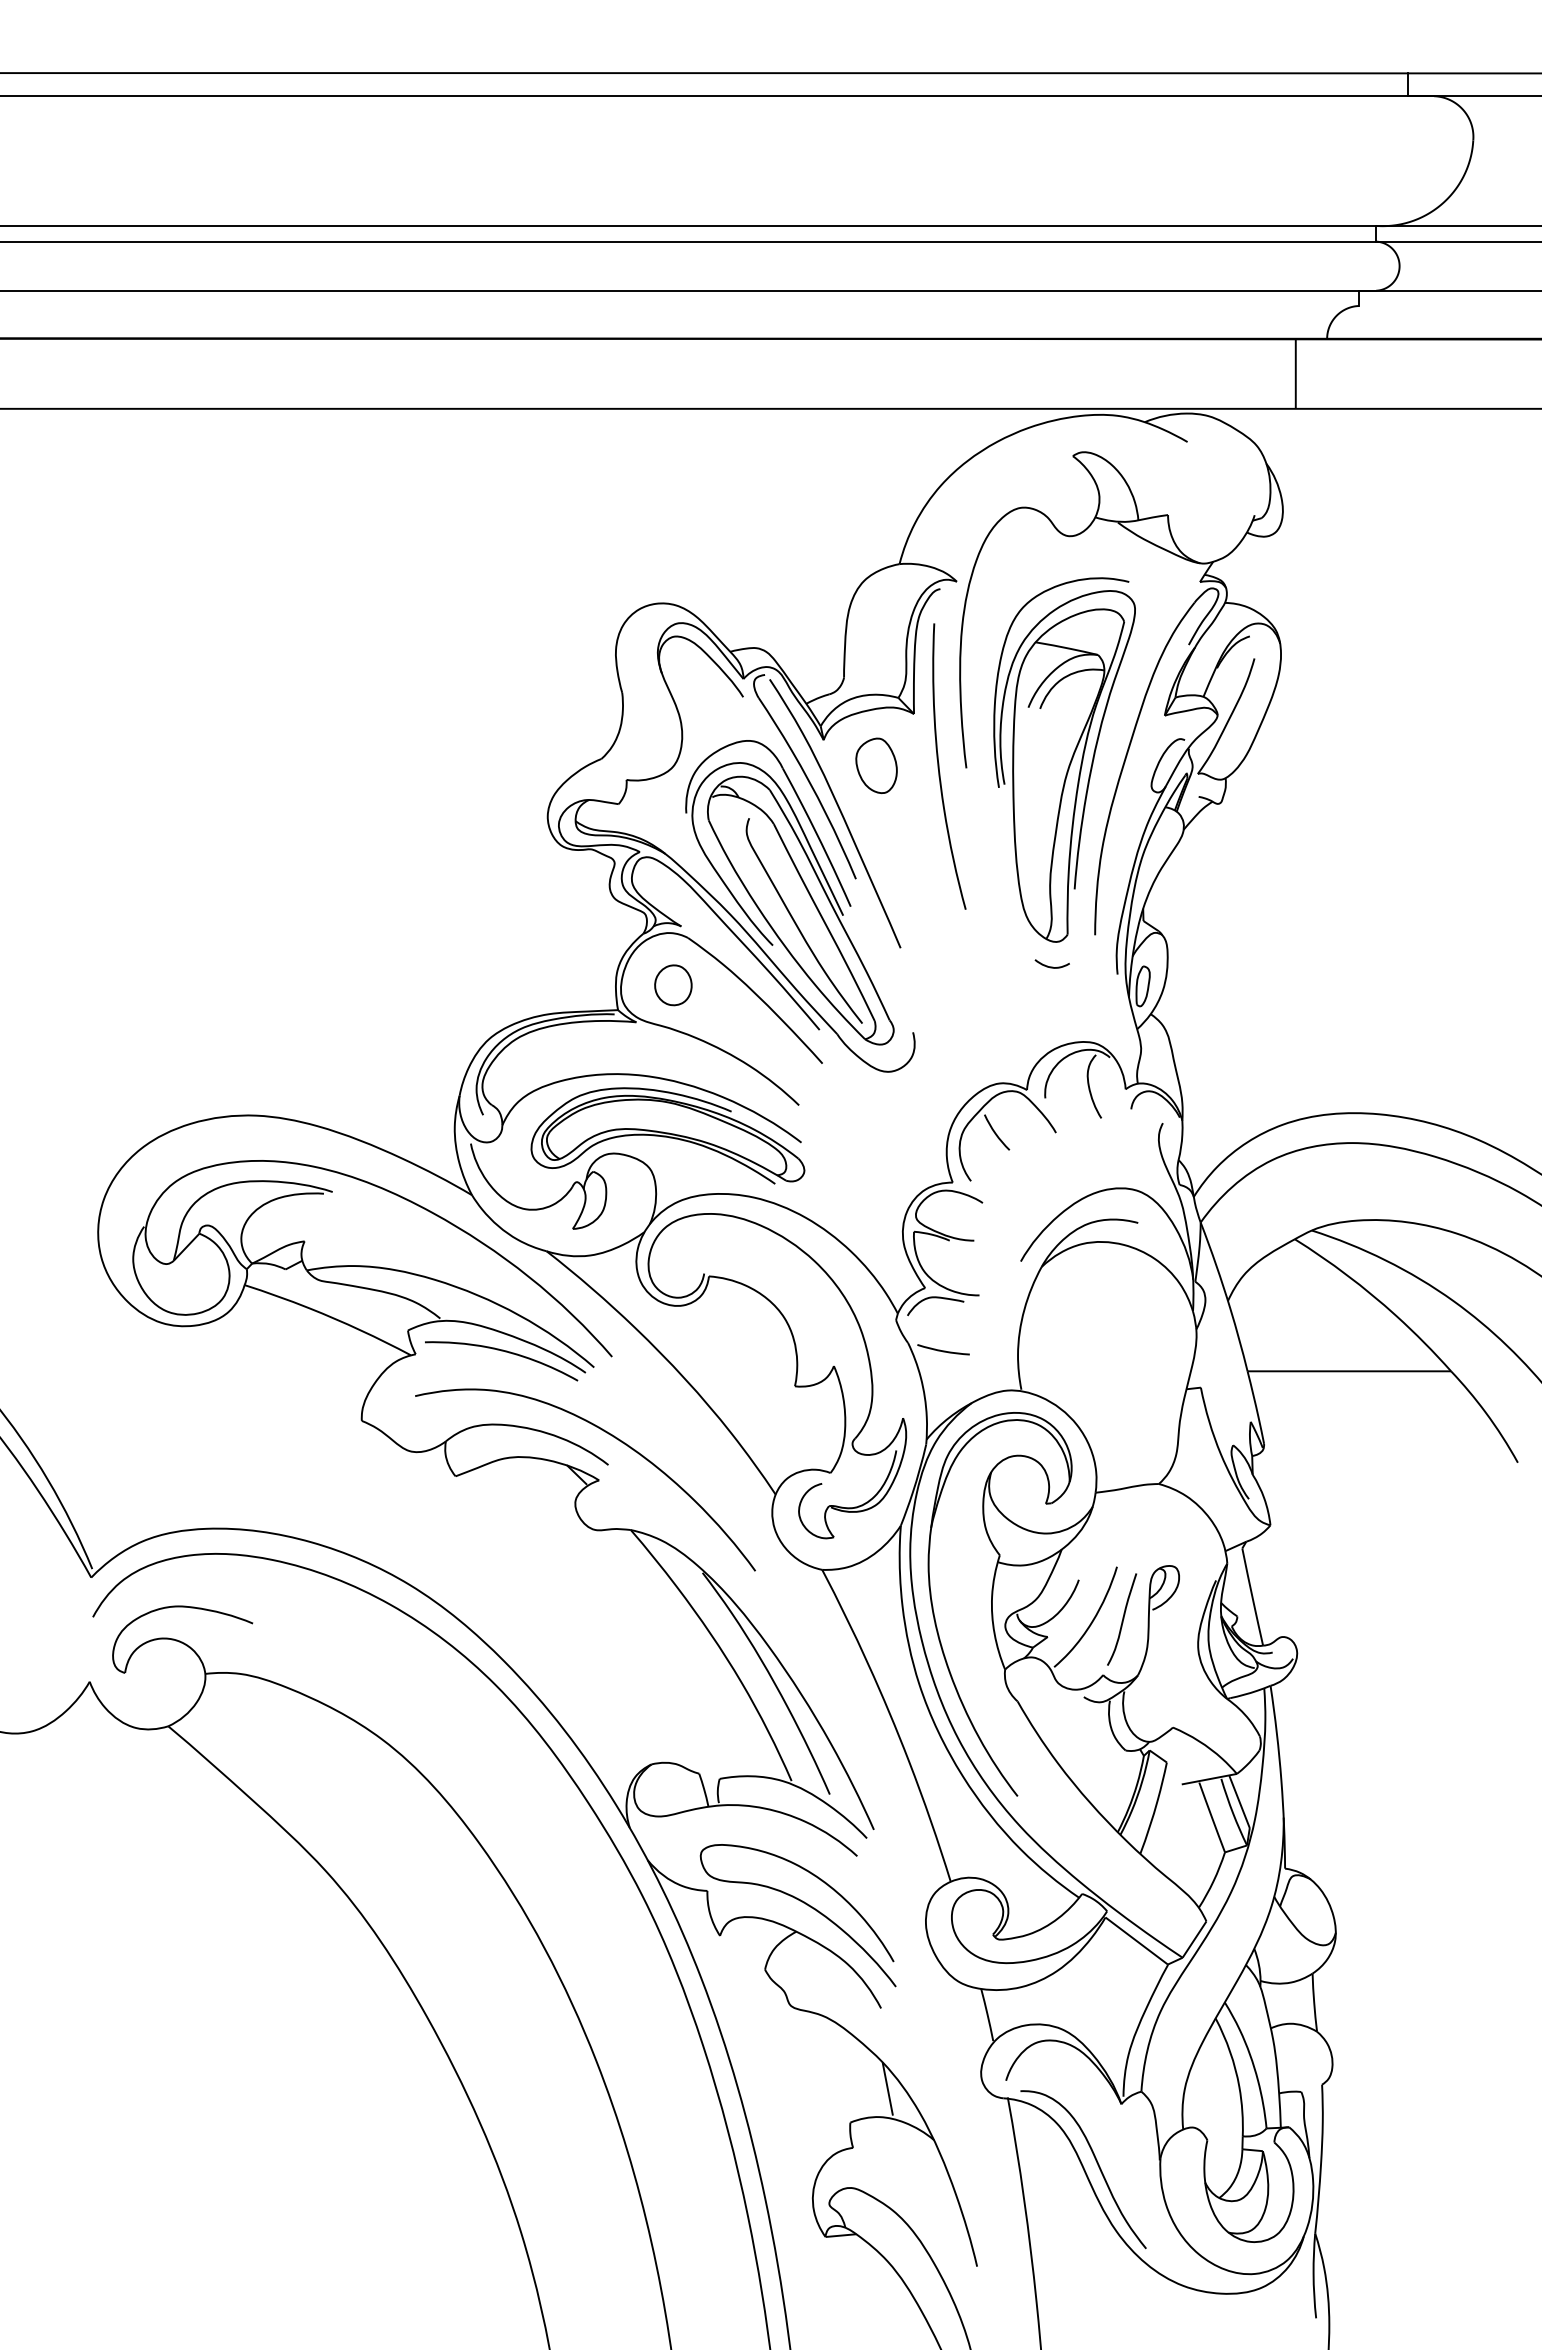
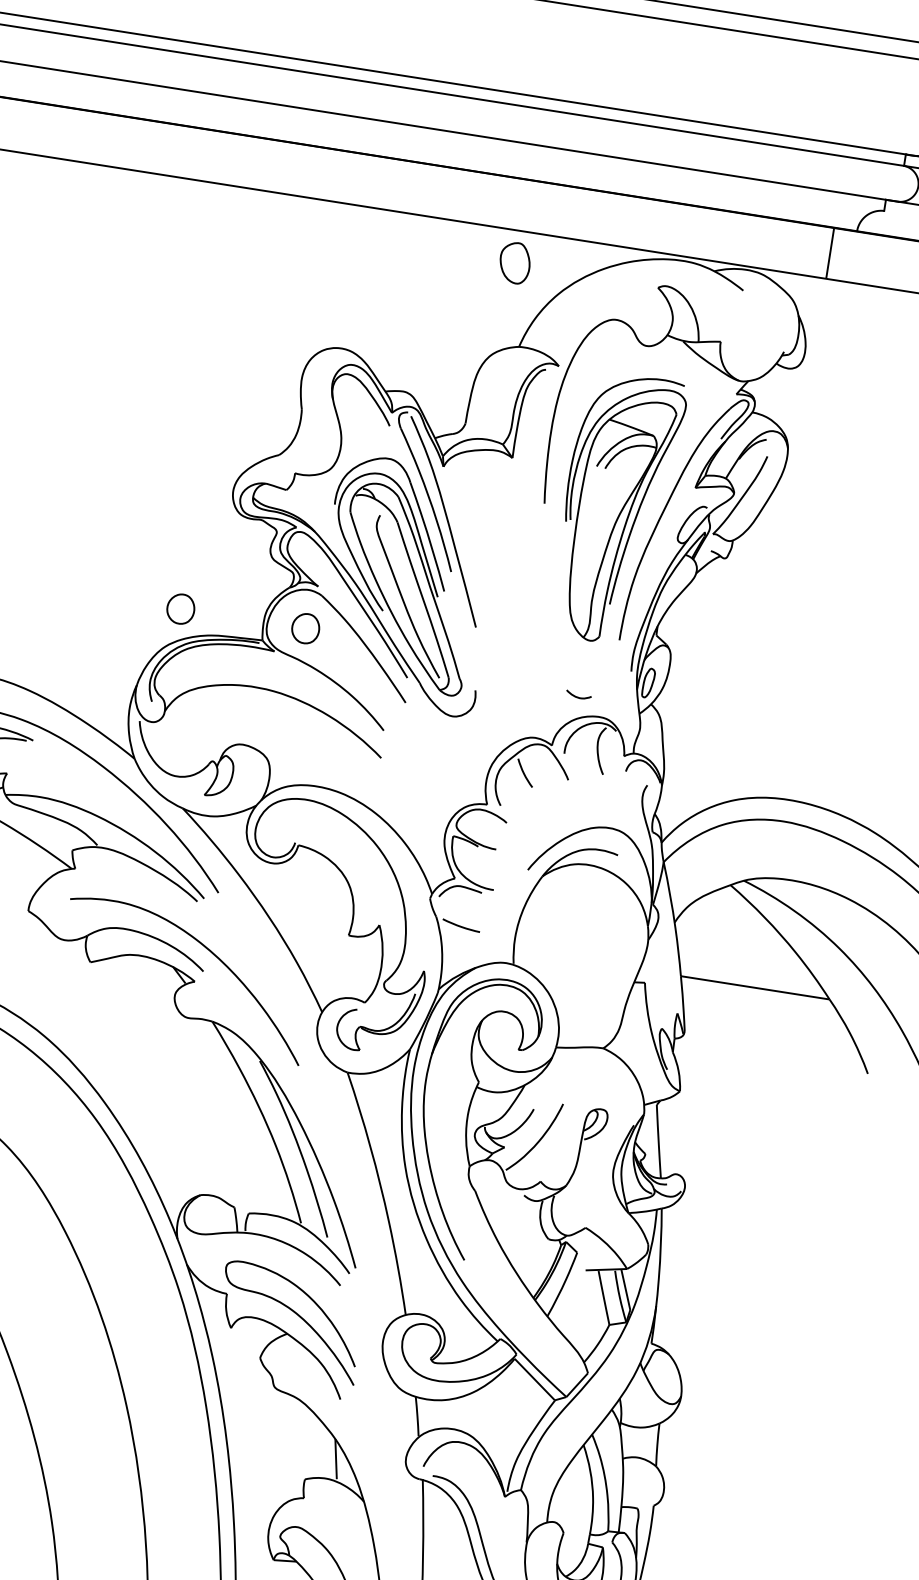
part: (876, 765) -> (515, 262), moved
curve: (939, 766) -> (525, 499), removed
curve: (1051, 966) -> (577, 696), moved
part: (502, 985) -> (180, 609), added
part: (667, 1135) -> (284, 737), removed
curve: (505, 1352) -> (141, 877), removed
curve: (1122, 1619) -> (561, 1143), removed

